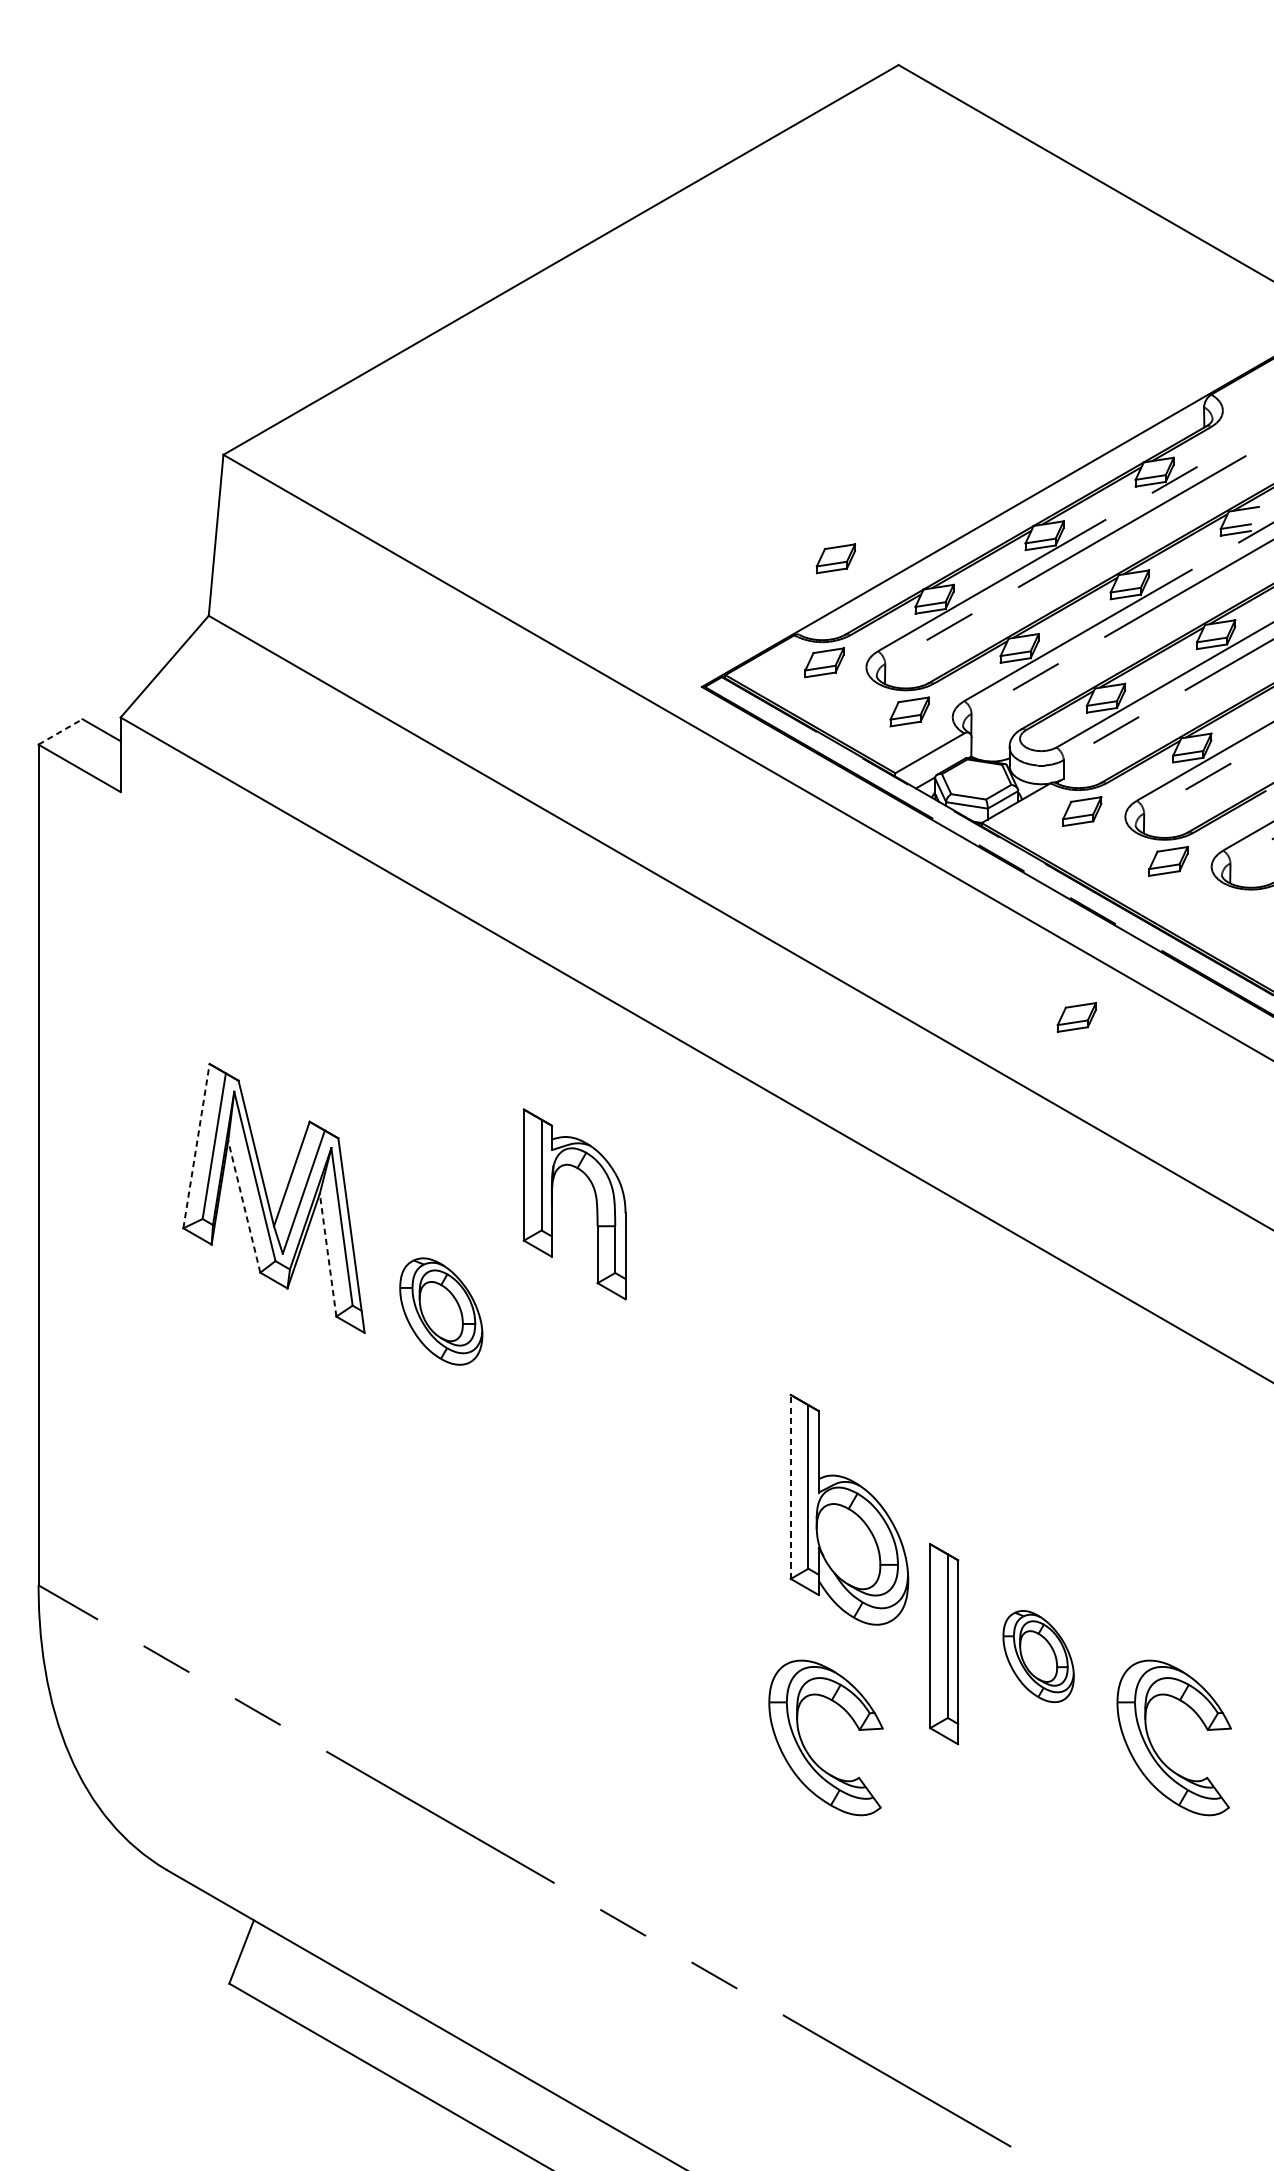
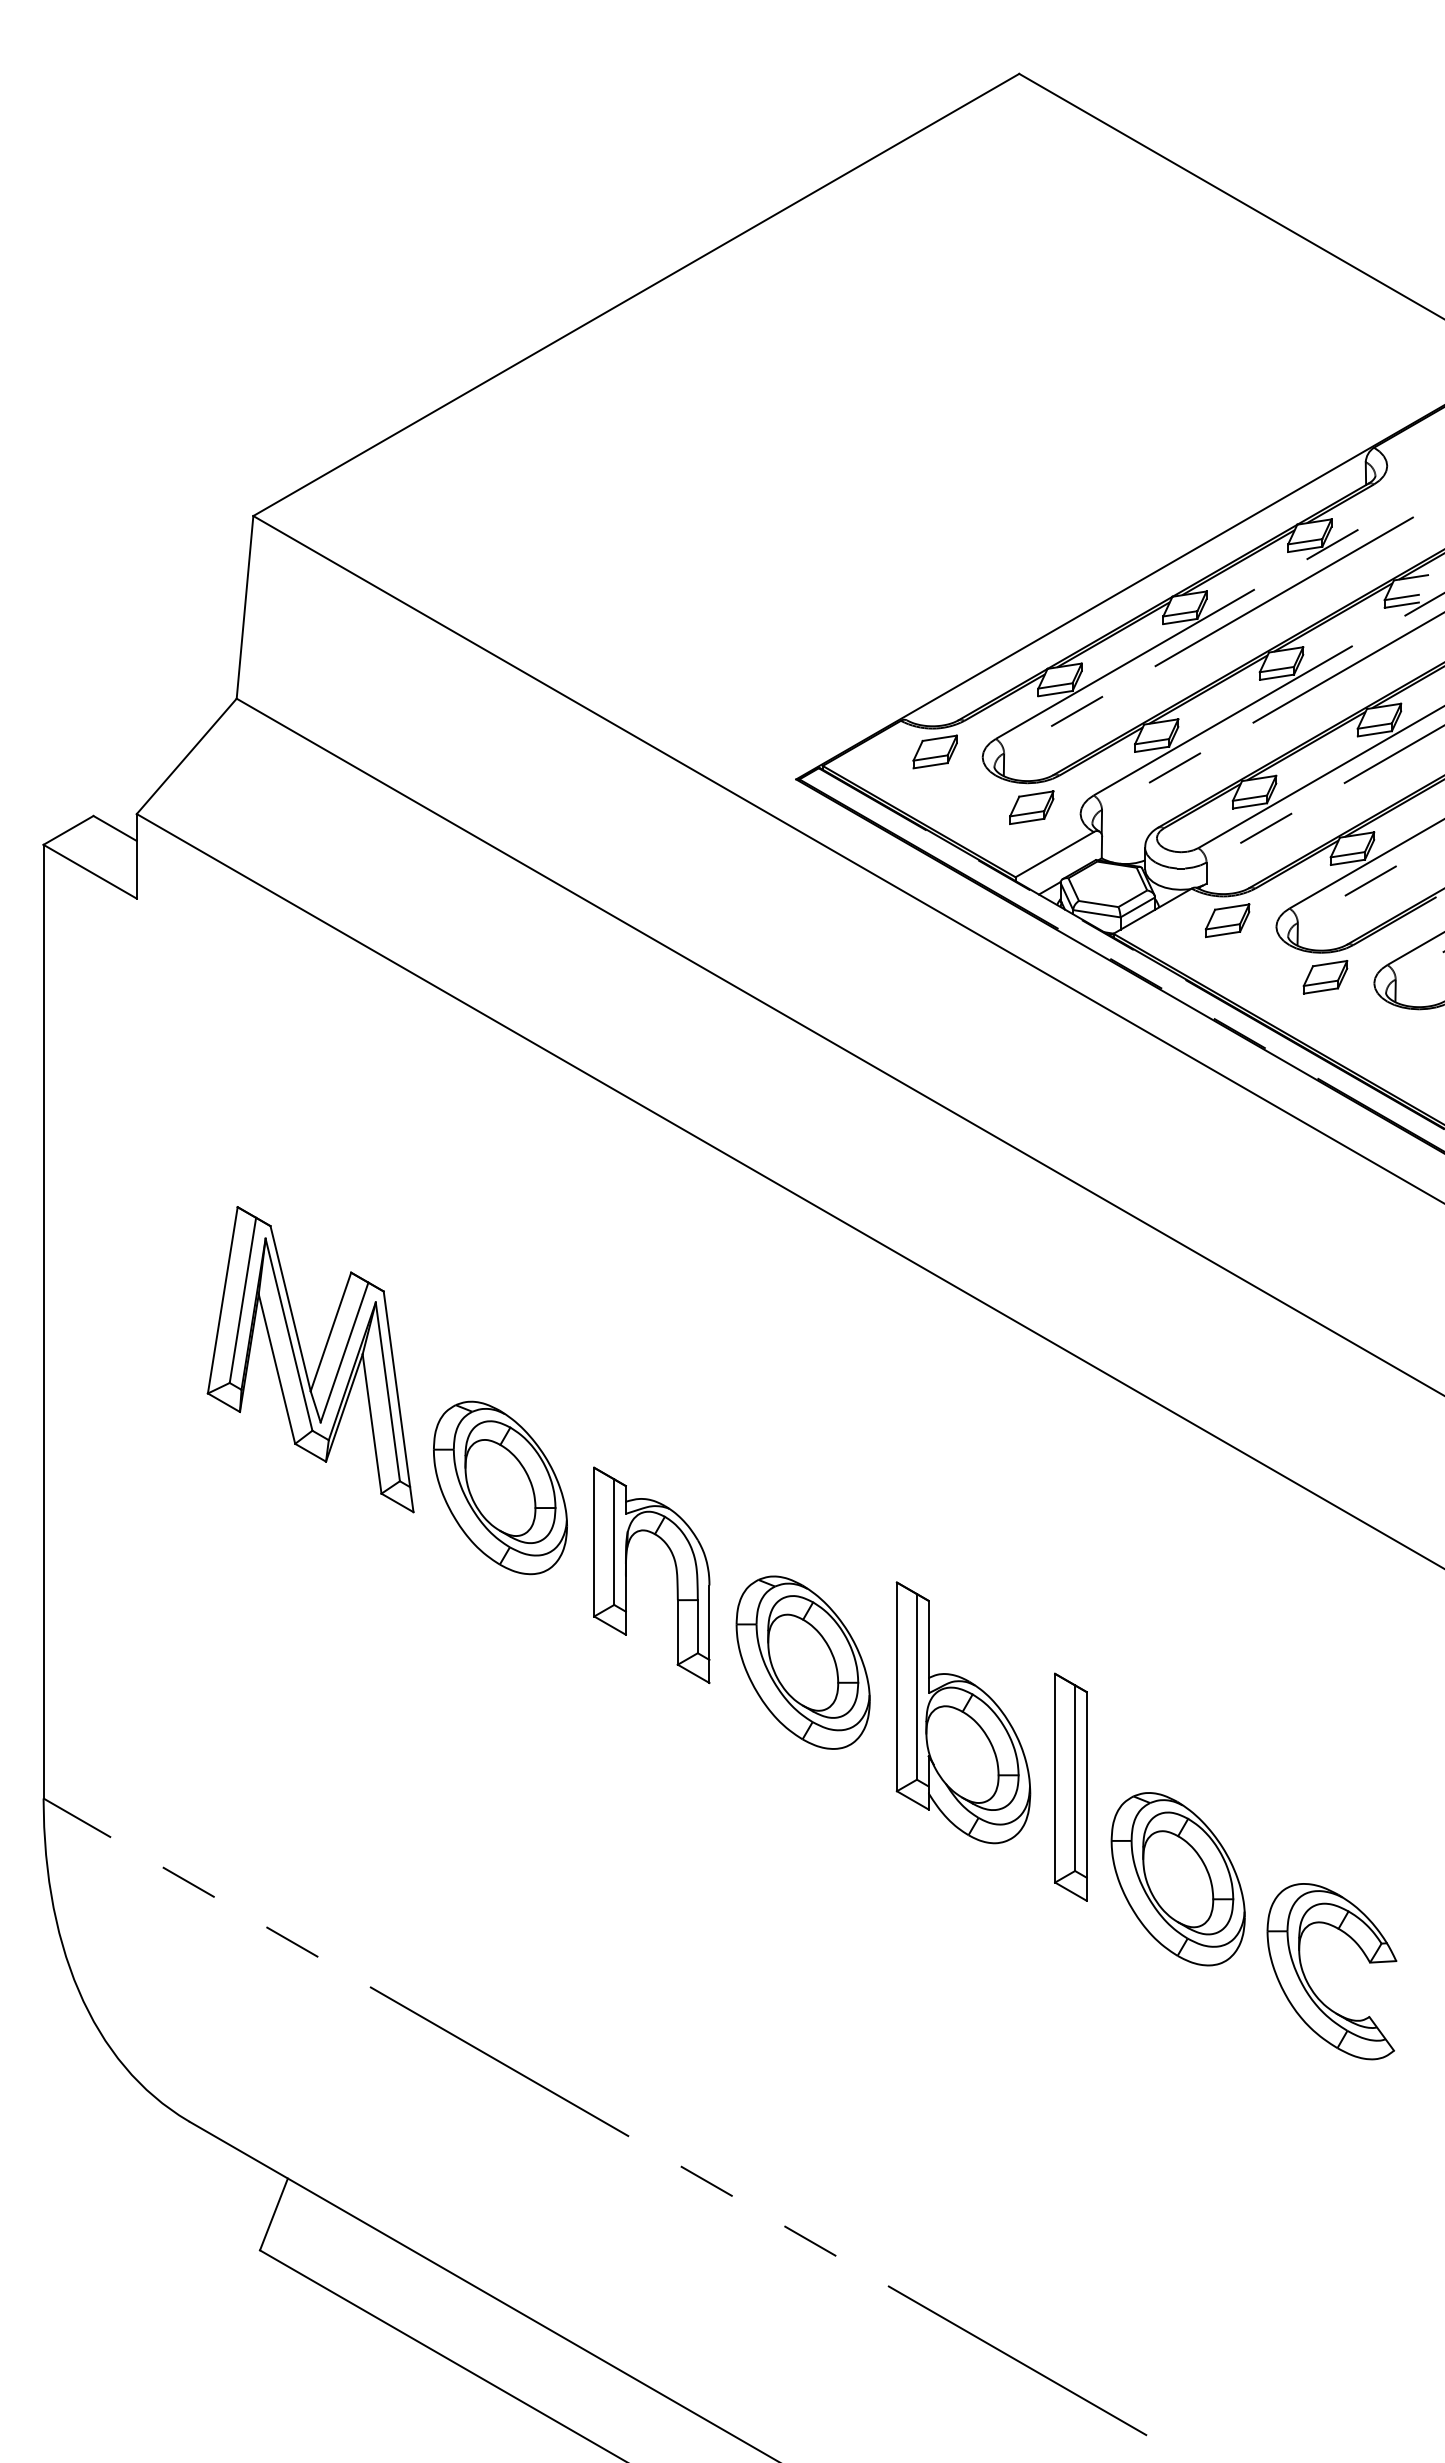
part: (835, 558) -> (947, 633), removed
line: (60, 732) -> (68, 830), dashed -> solid
part: (1076, 1017) -> (1221, 1154), removed
line: (196, 1145) -> (222, 1299), dashed -> solid
part: (595, 1200) -> (675, 1570), moved
line: (243, 1207) -> (276, 1369), dashed -> solid
line: (328, 1254) -> (372, 1423), dashed -> solid
part: (441, 1311) -> (500, 1487), size x1.43
part: (707, 1465) -> (802, 1662), added
line: (790, 1486) -> (896, 1686), dashed -> solid
part: (943, 1643) -> (1070, 1786), moved
part: (1038, 1656) -> (1177, 1879), size x1.67
part: (807, 1750) -> (915, 1985), removed

